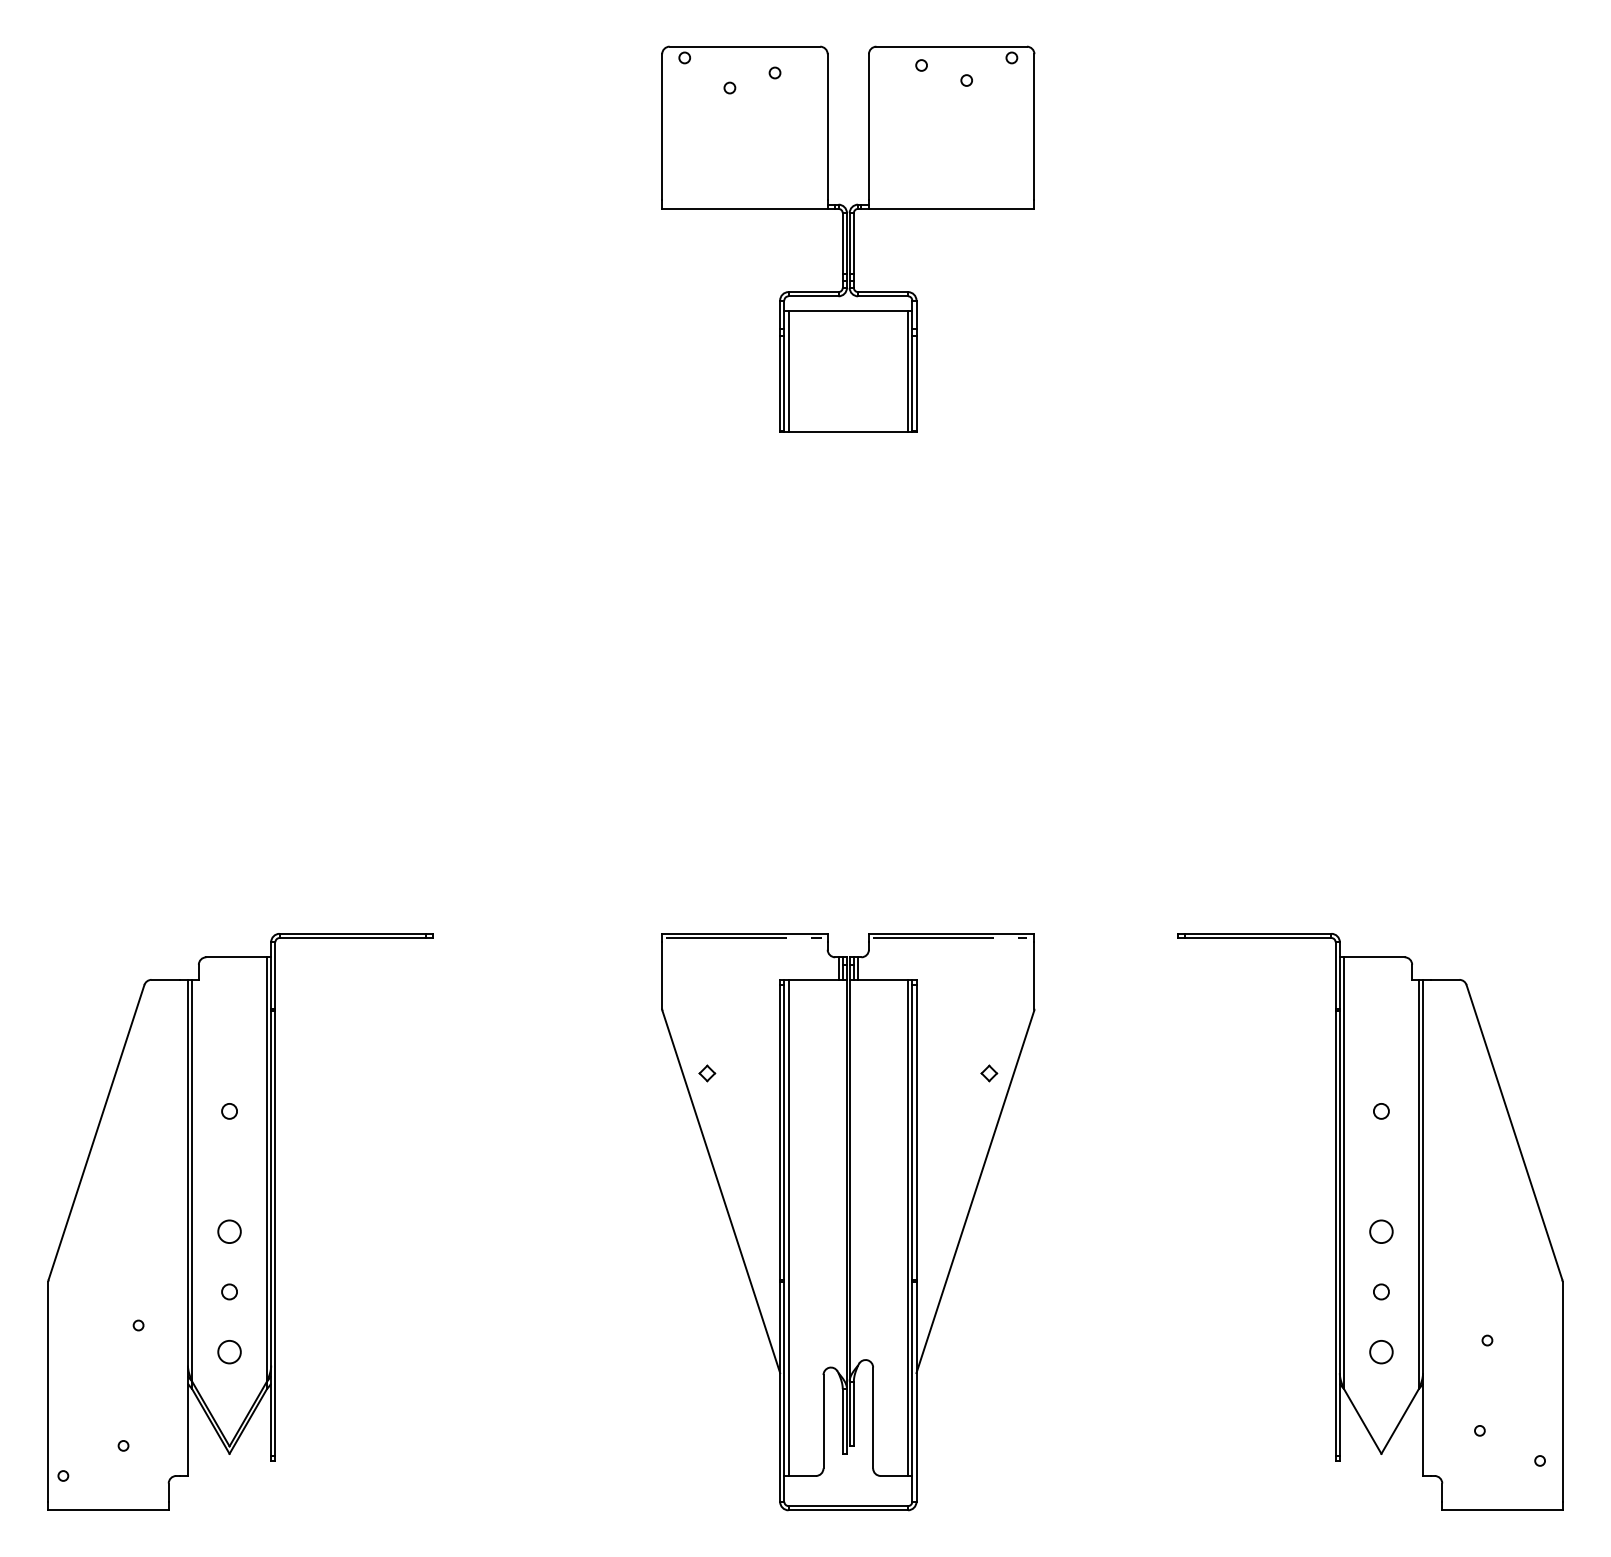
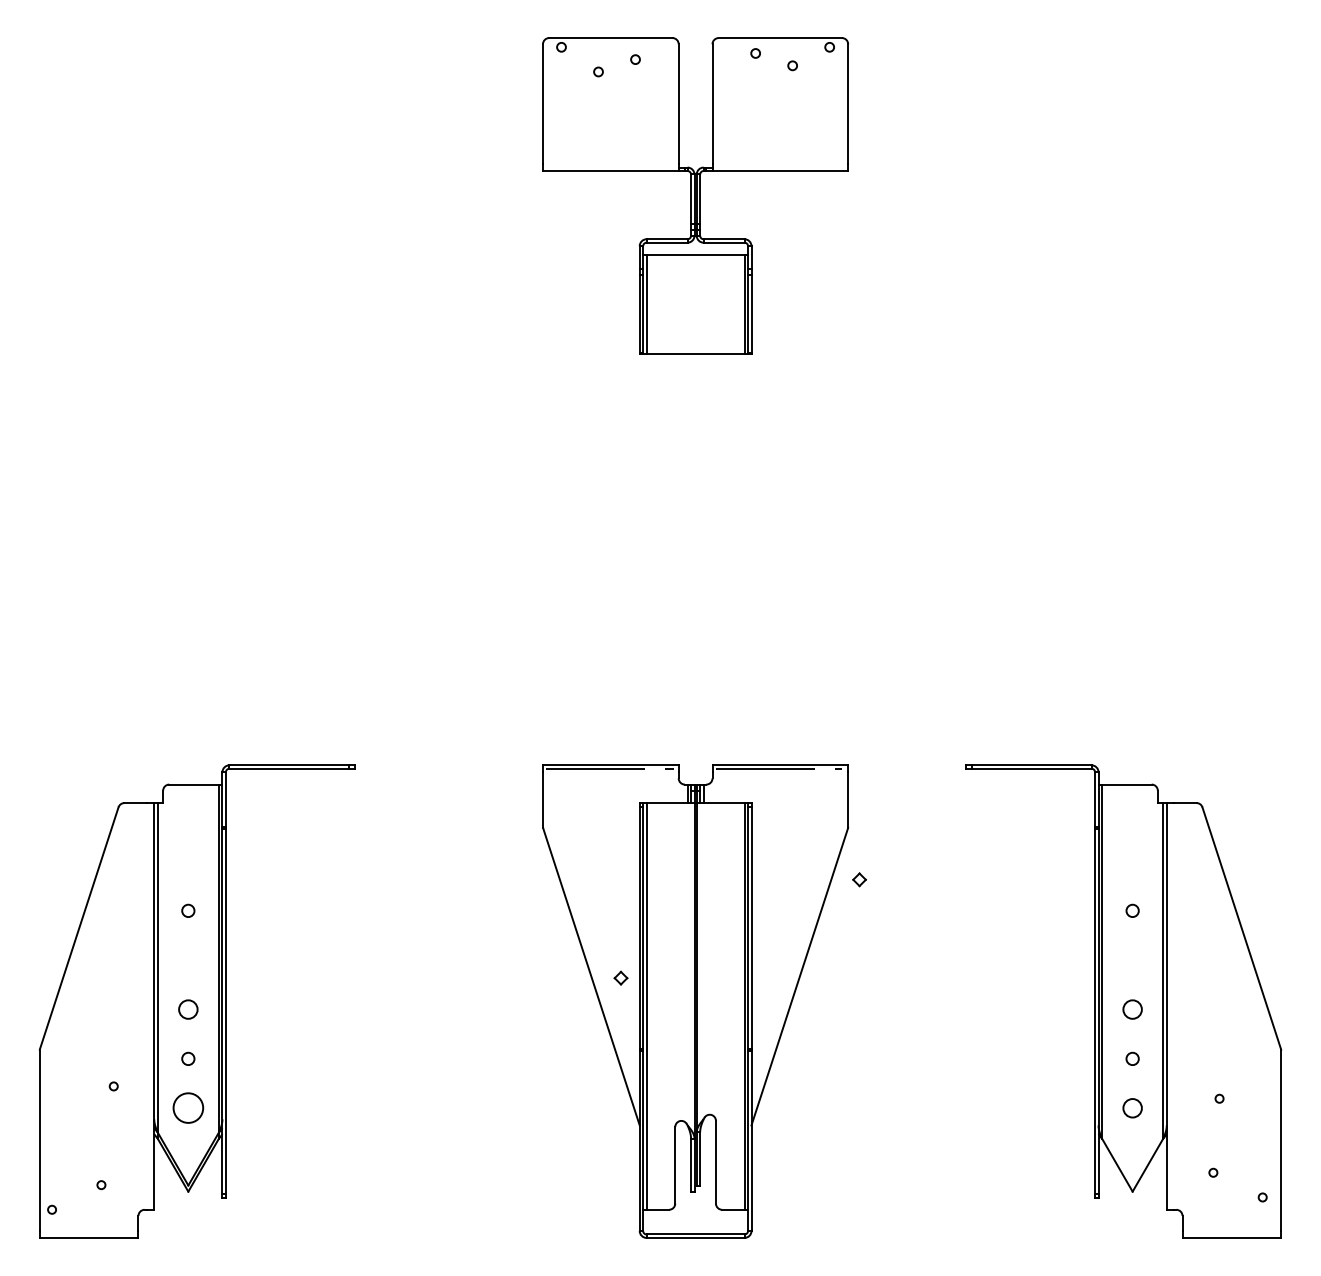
part: (707, 1073) -> (621, 978), moved
part: (989, 1073) -> (859, 879), moved
circle: (229, 1352) -> (188, 1108), size x1.6

